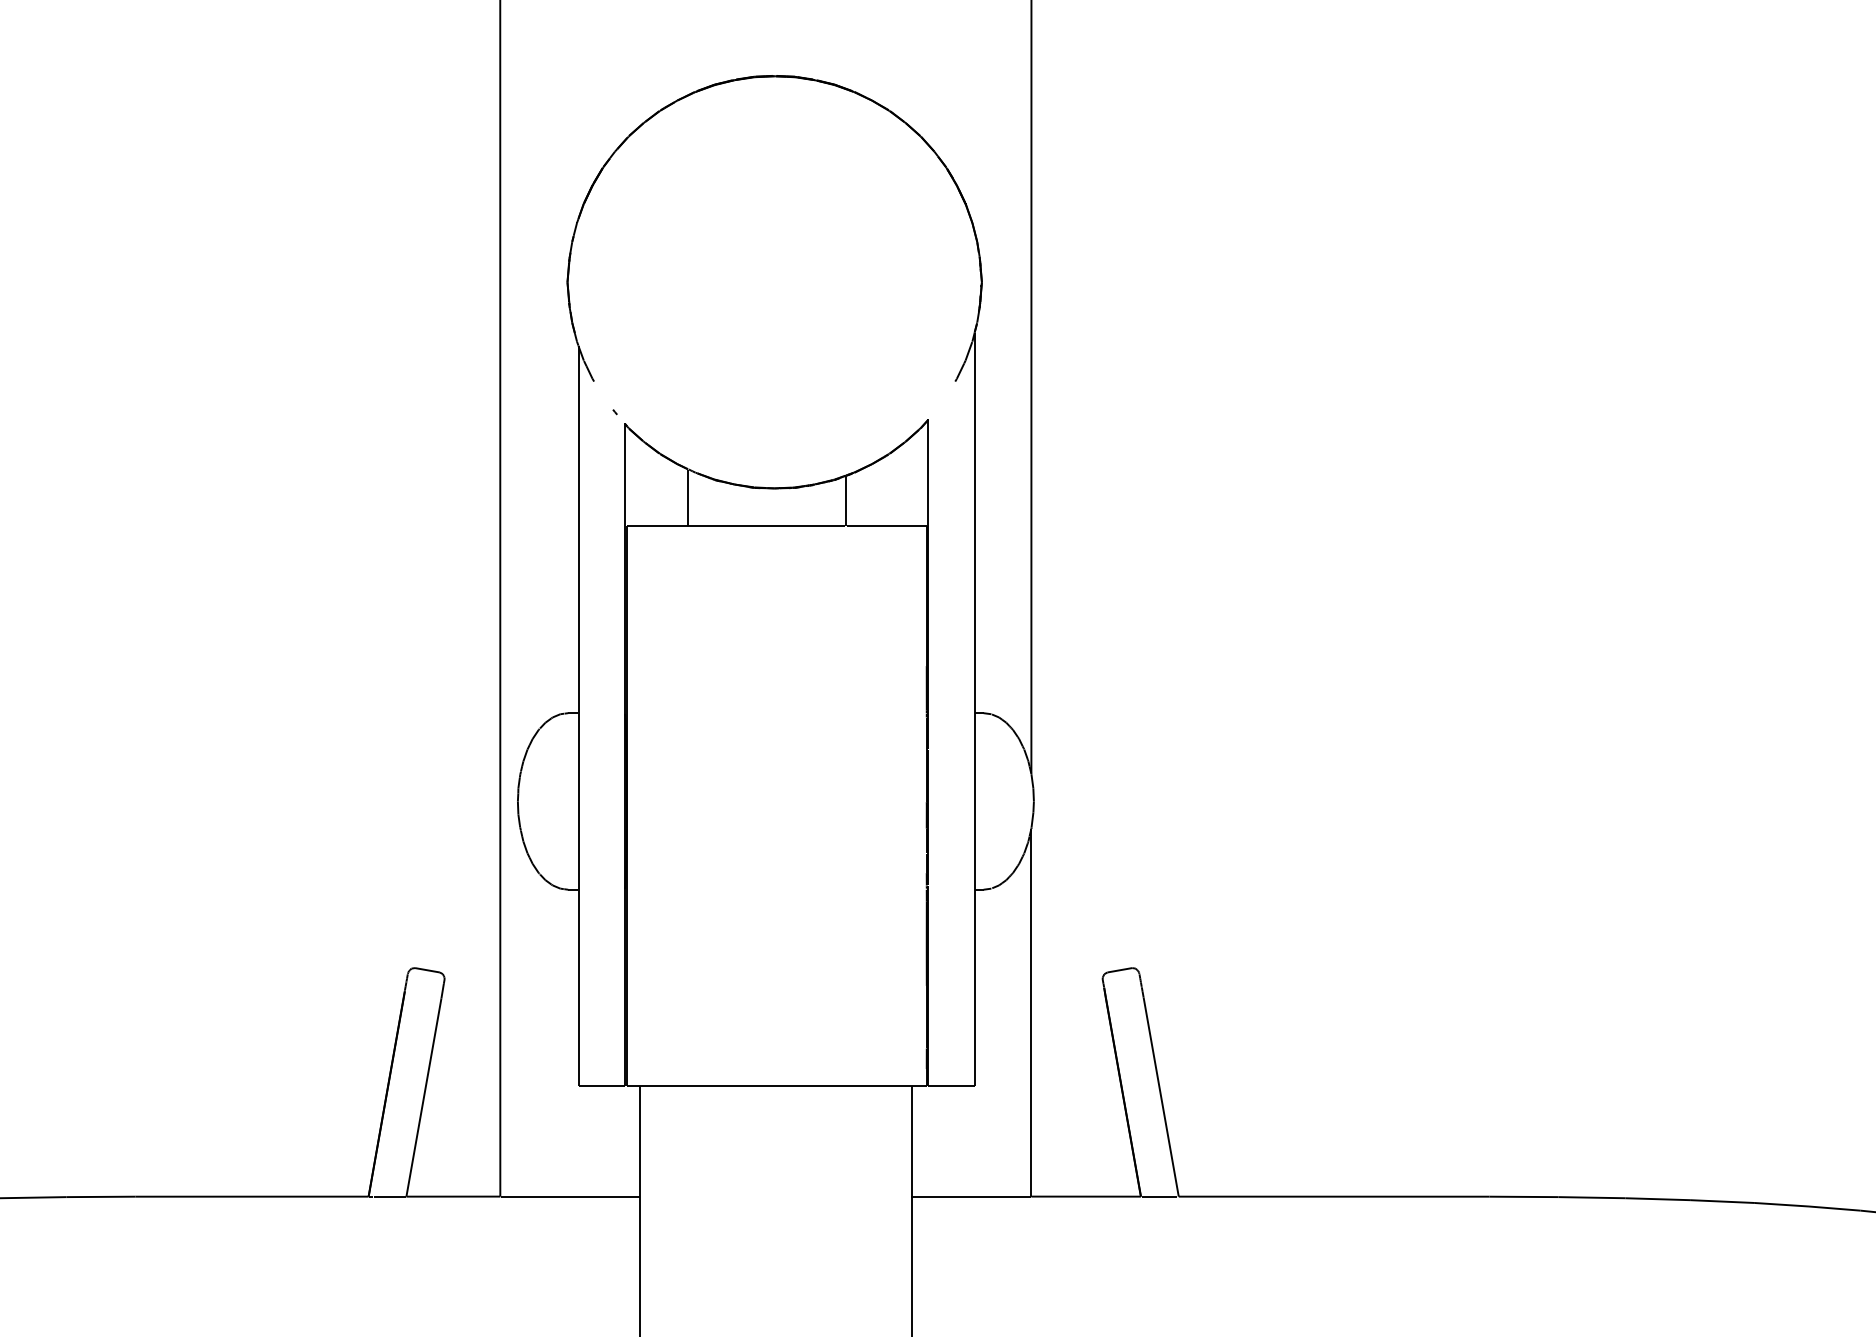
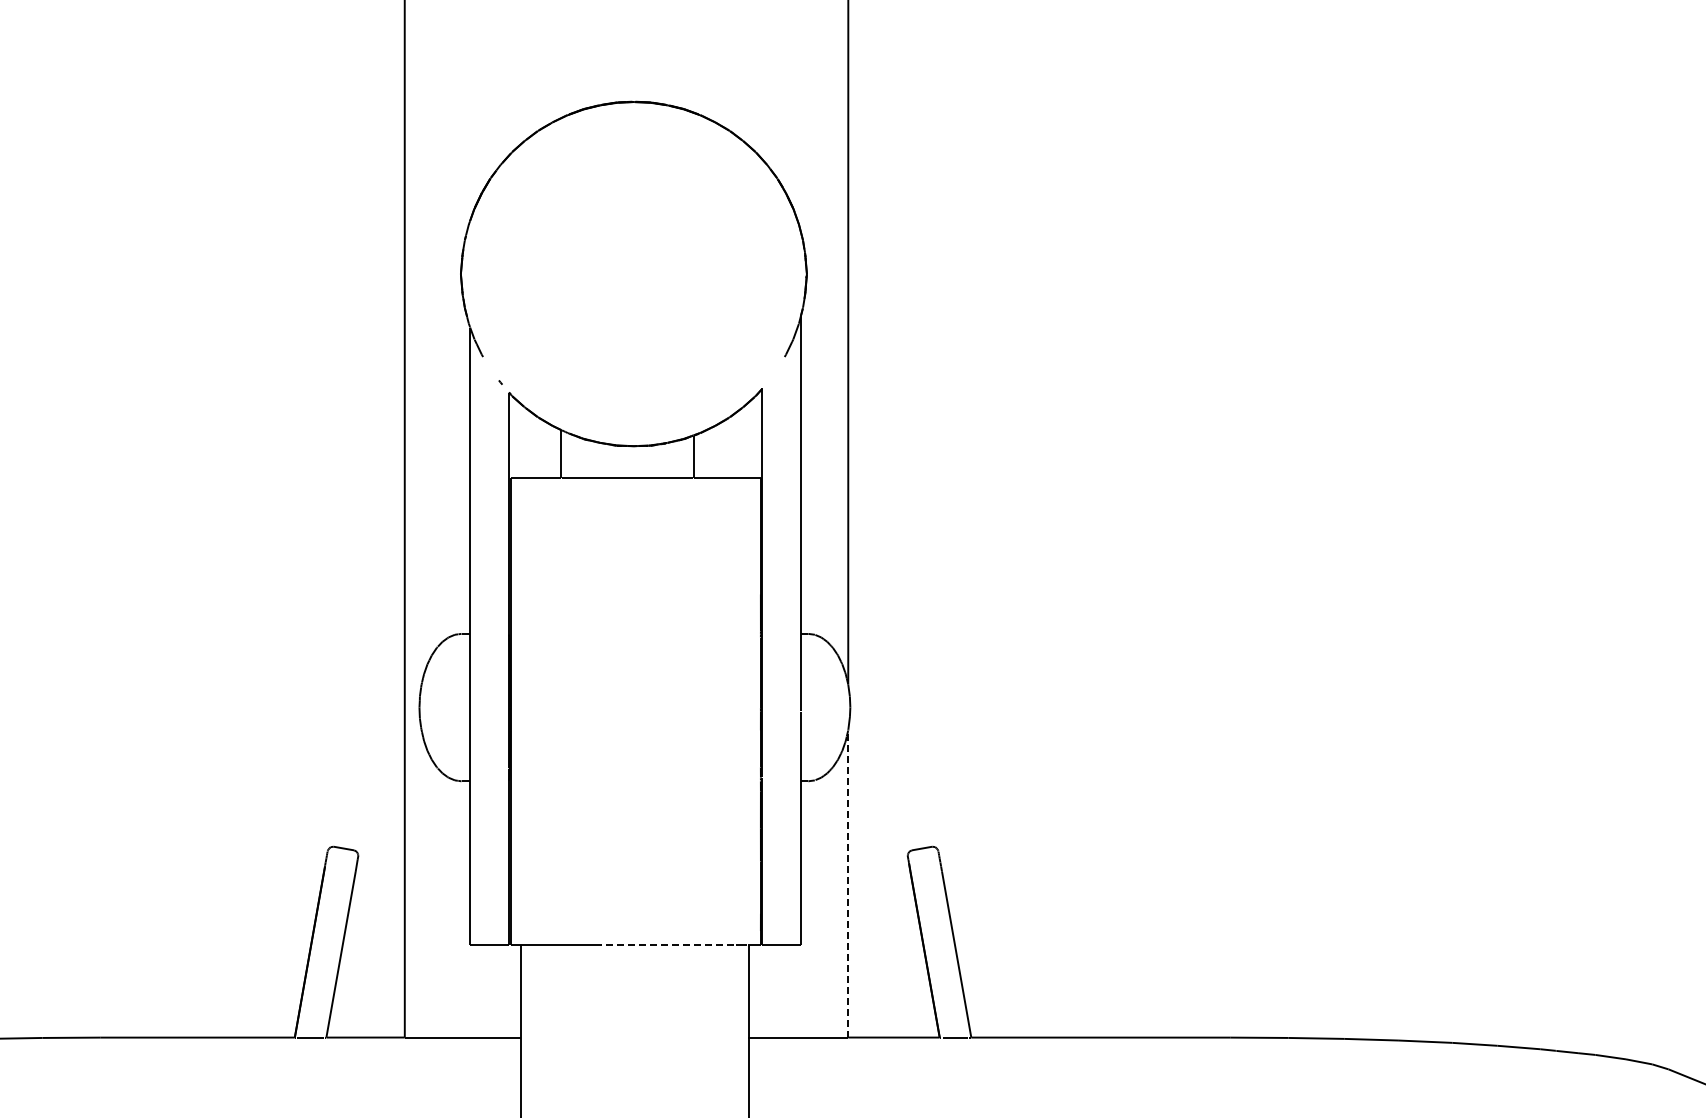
line: (1031, 1013) -> (848, 884), solid -> dashed
line: (813, 1086) -> (666, 945), solid -> dashed

